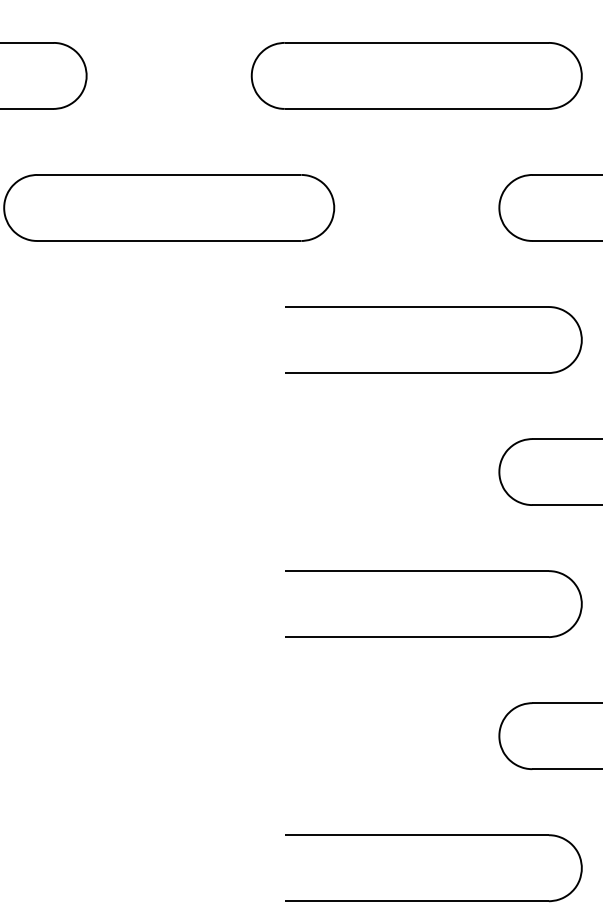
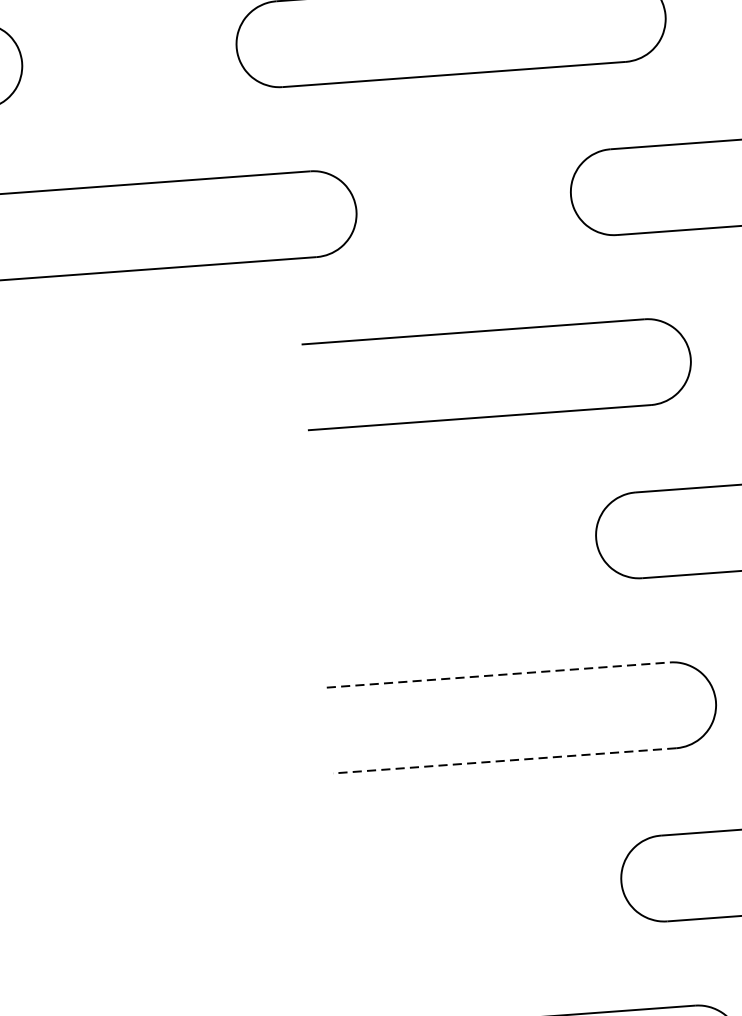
line: (417, 571) -> (499, 675), solid -> dashed
line: (416, 637) -> (504, 761), solid -> dashed

